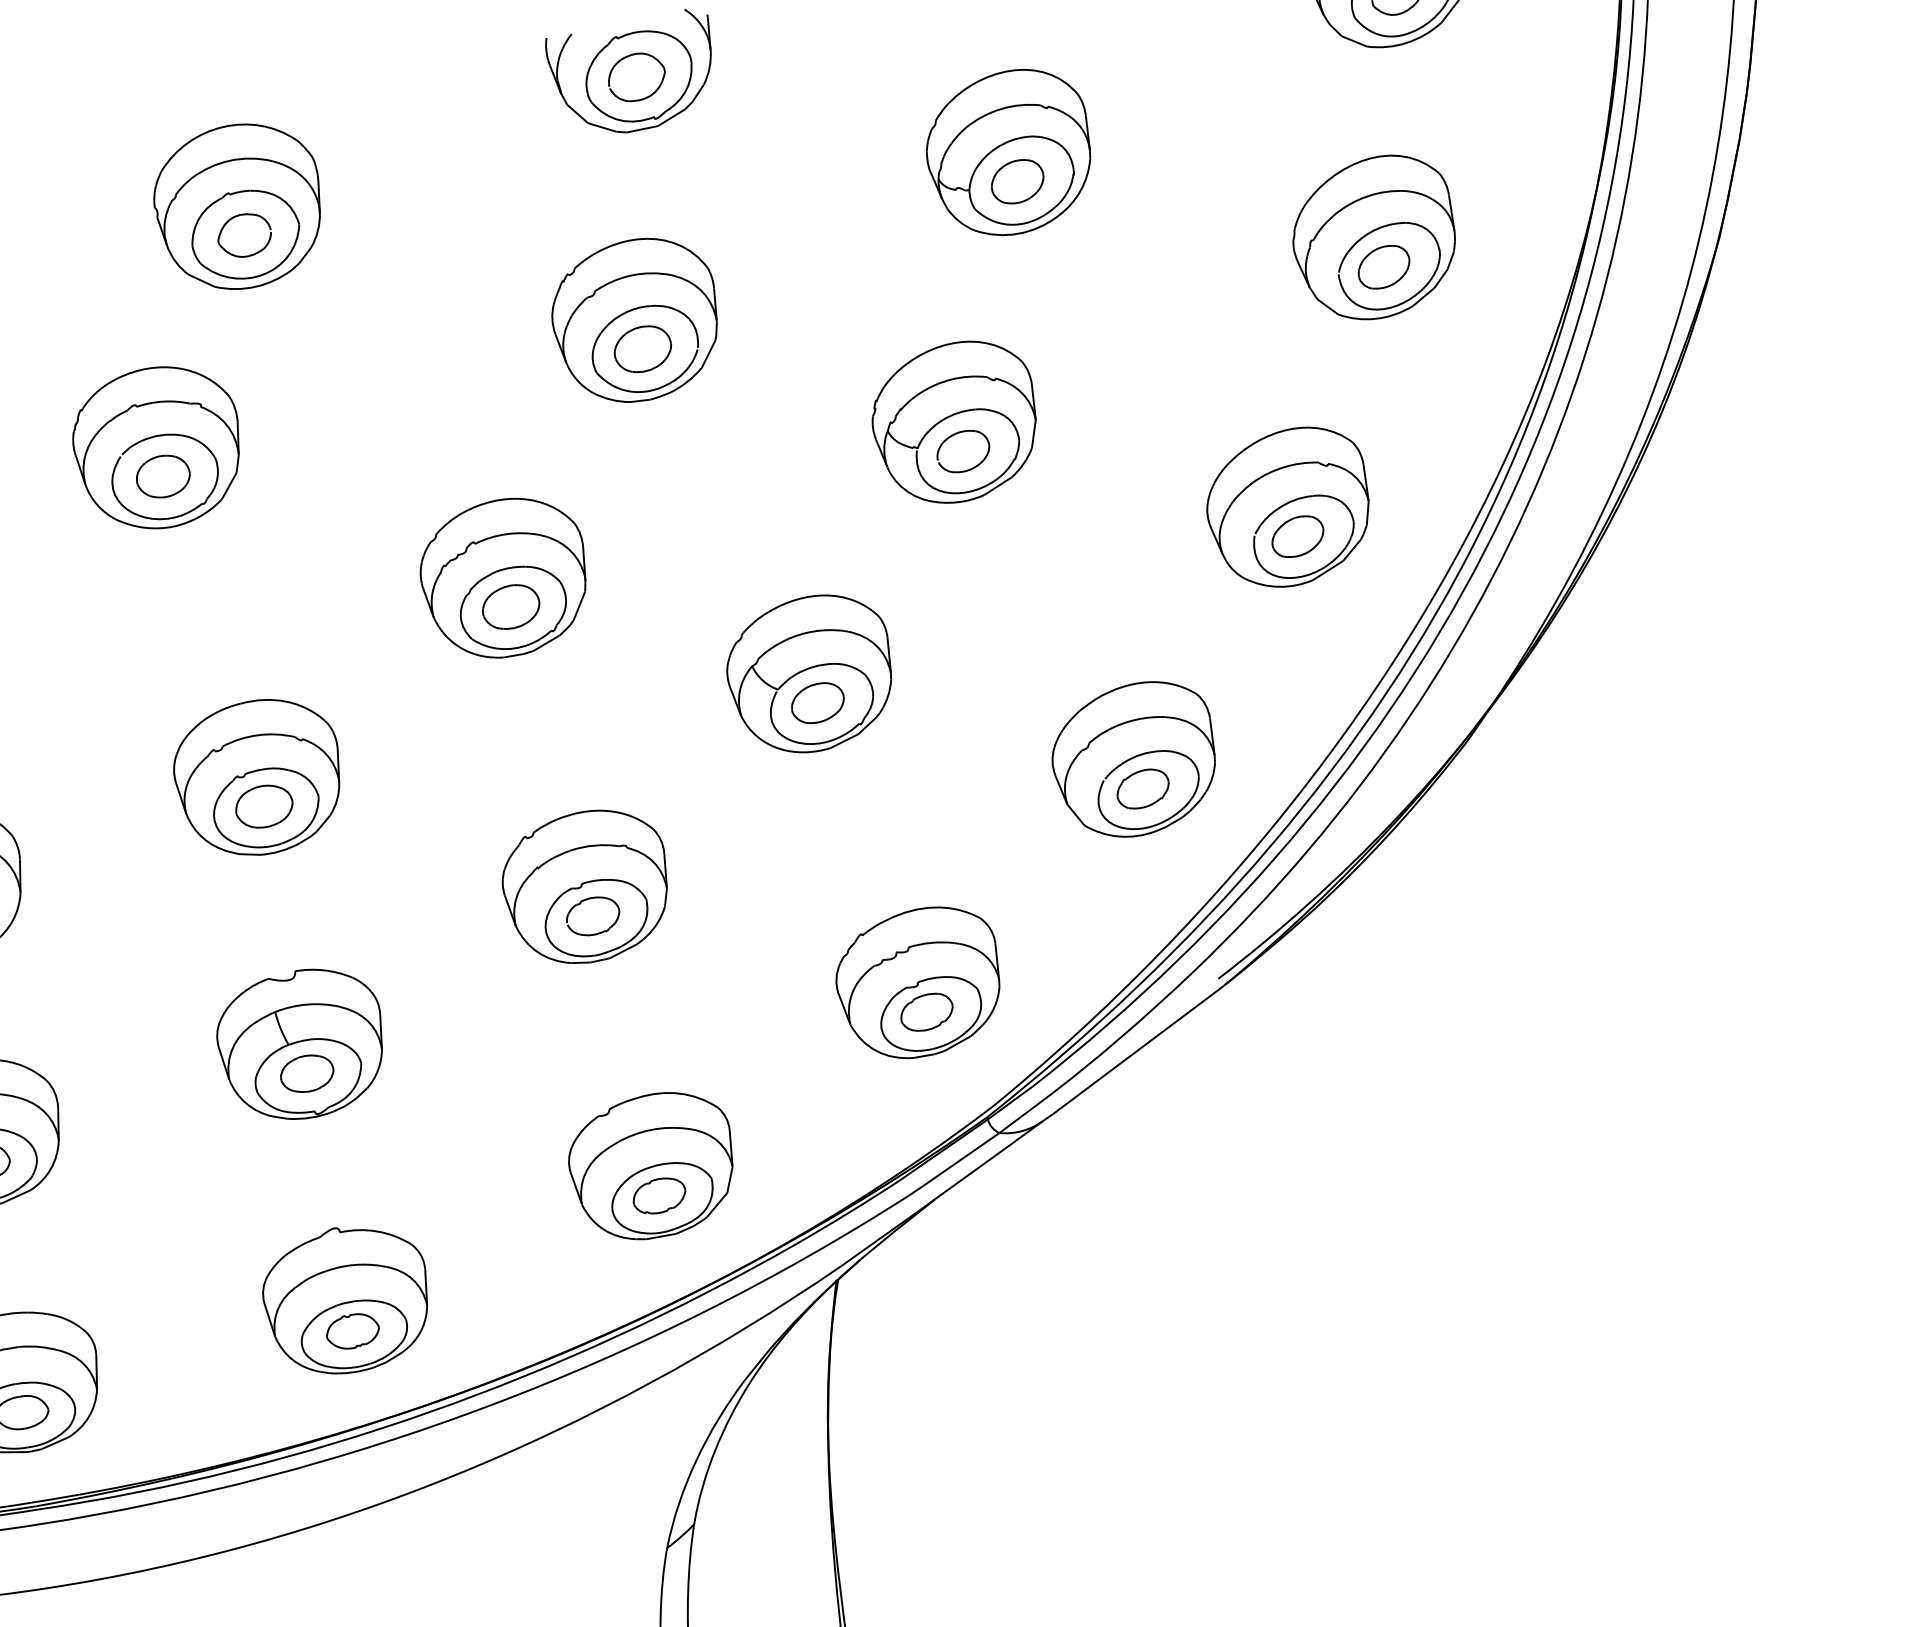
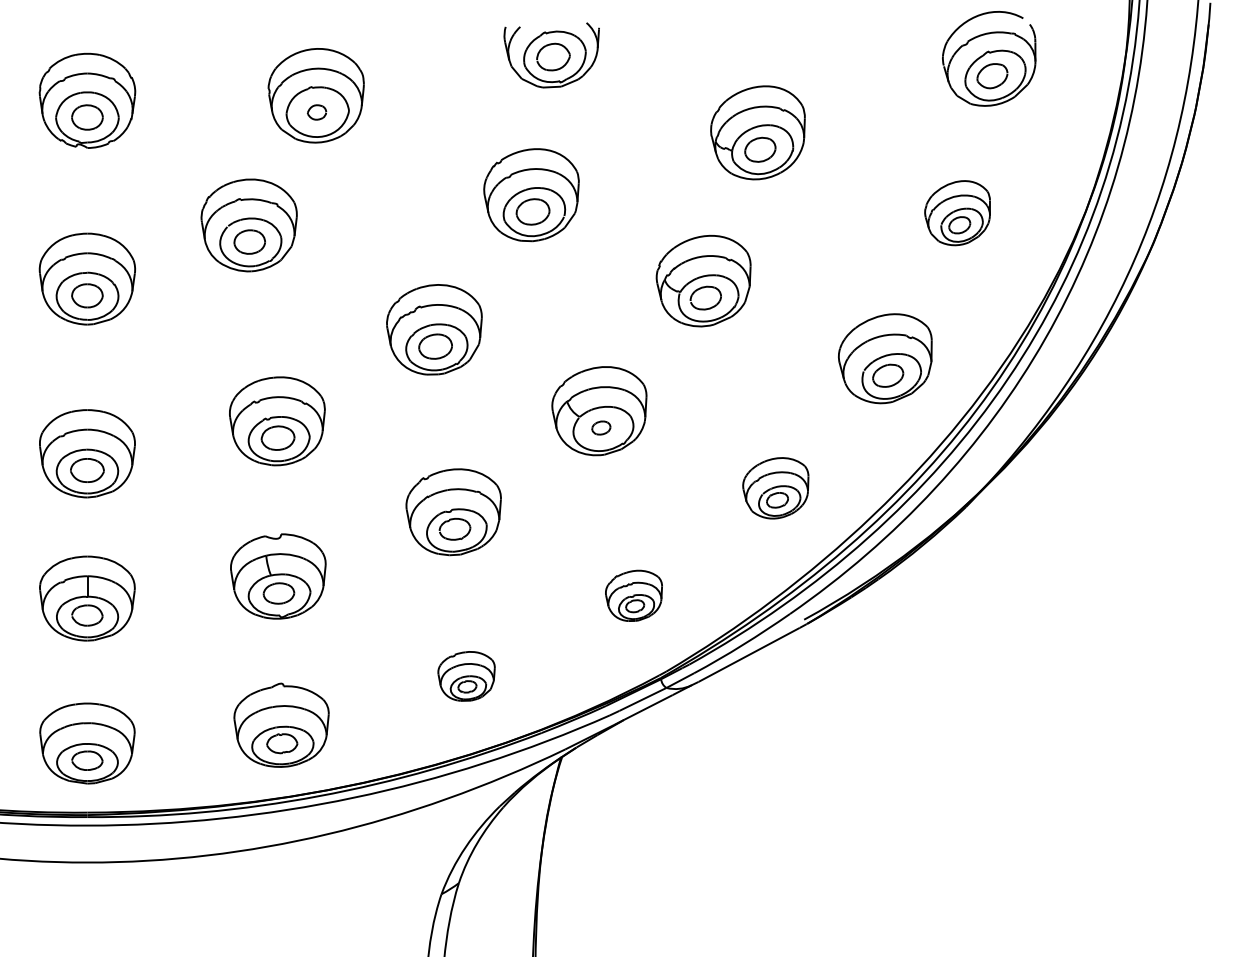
part: (243, 235) -> (316, 112), size x0.6
part: (1373, 237) -> (957, 212), size x0.7
part: (818, 702) -> (601, 427), size x0.6
part: (1133, 760) -> (775, 488), size x0.7
part: (917, 982) -> (633, 595), size x0.6
part: (652, 1166) -> (466, 676), size x0.6

